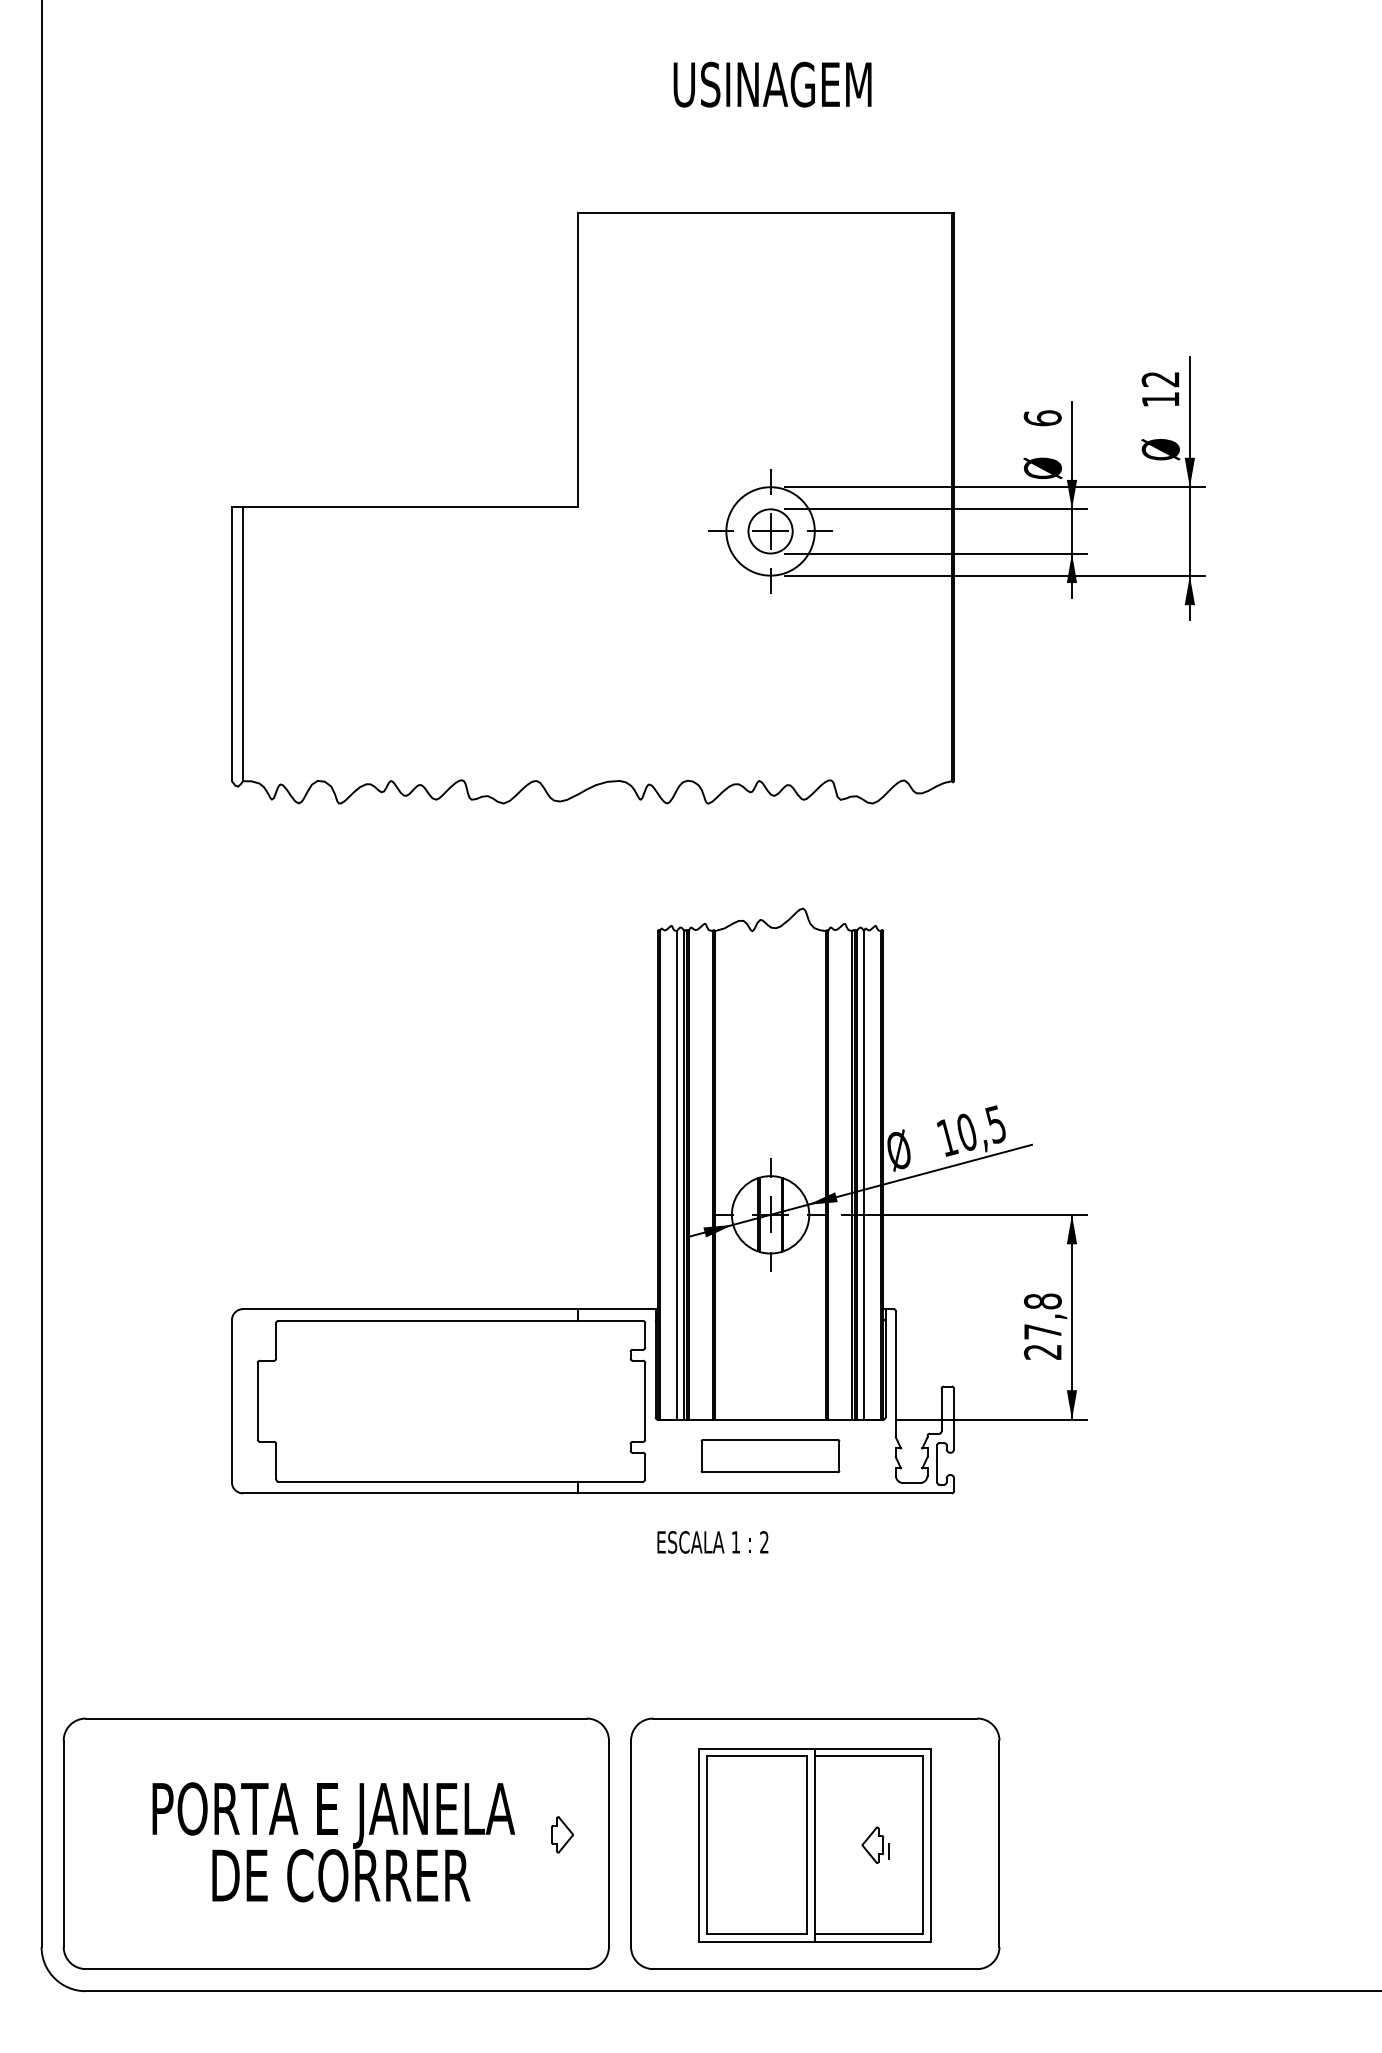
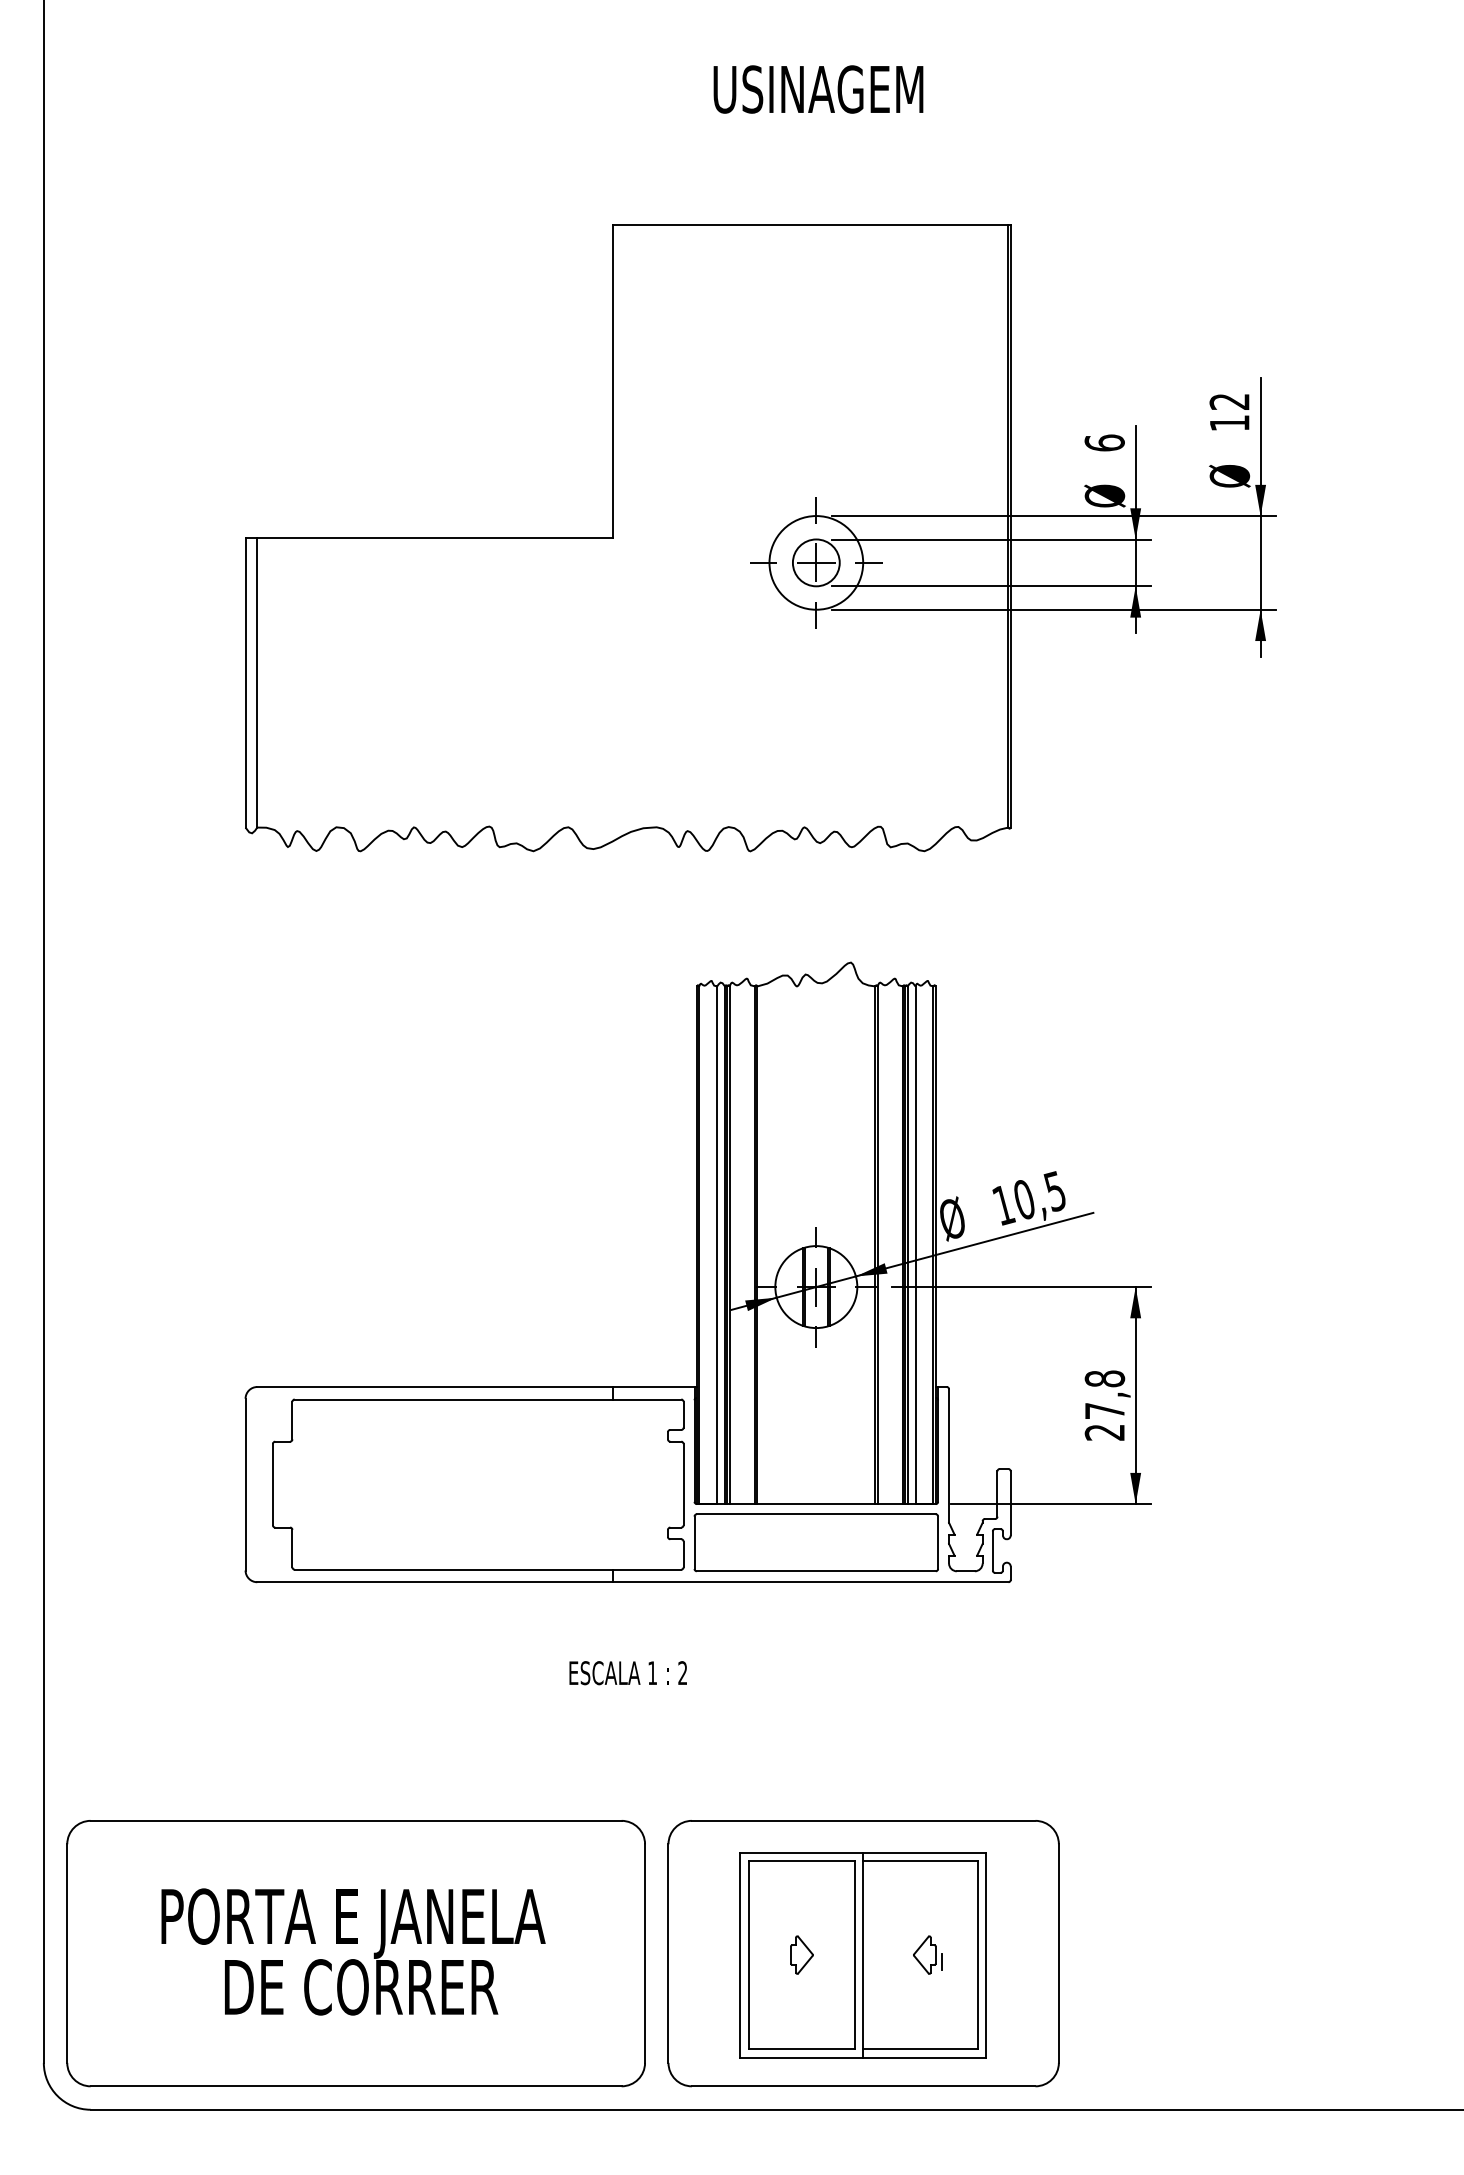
part: (769, 1455) -> (815, 1542), size x1.67
text: (712, 1542) -> (627, 1673), moved
part: (562, 1834) -> (801, 1954), moved

